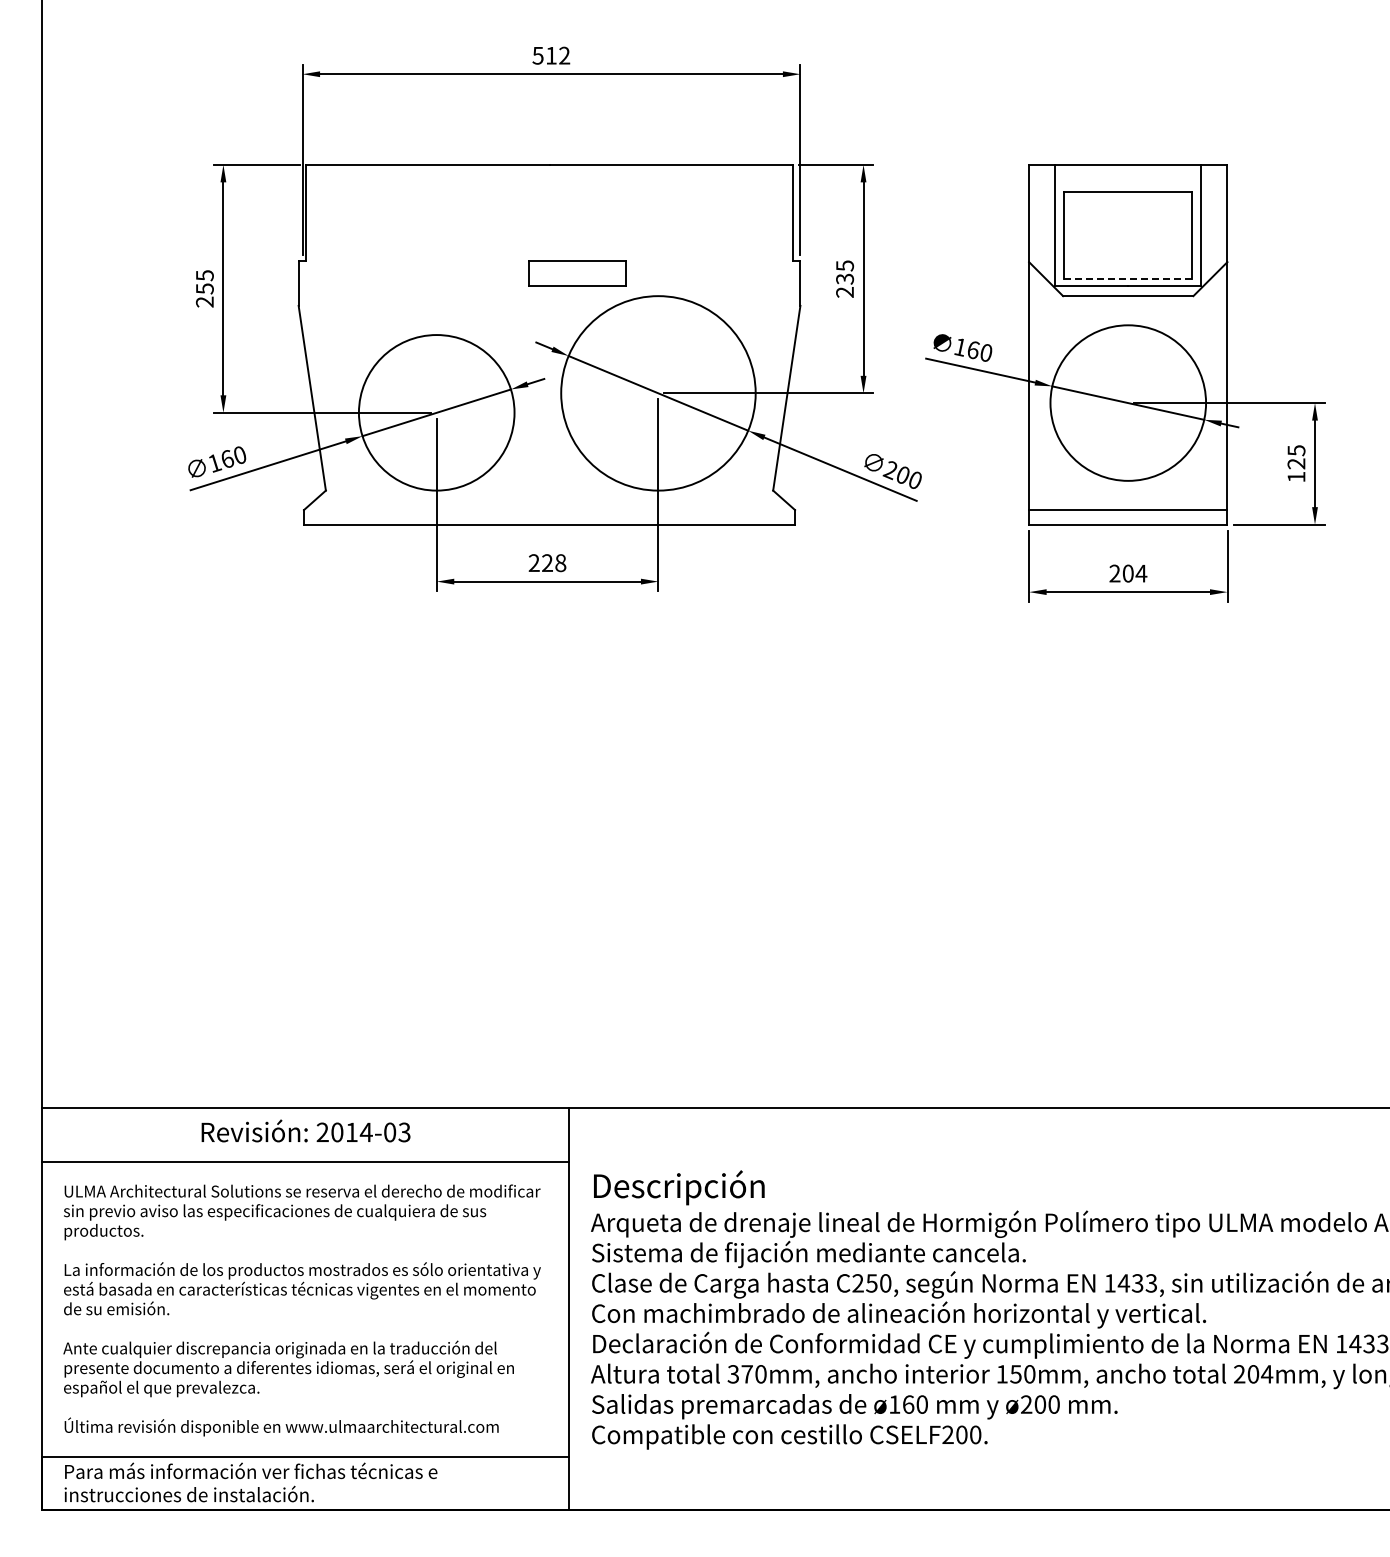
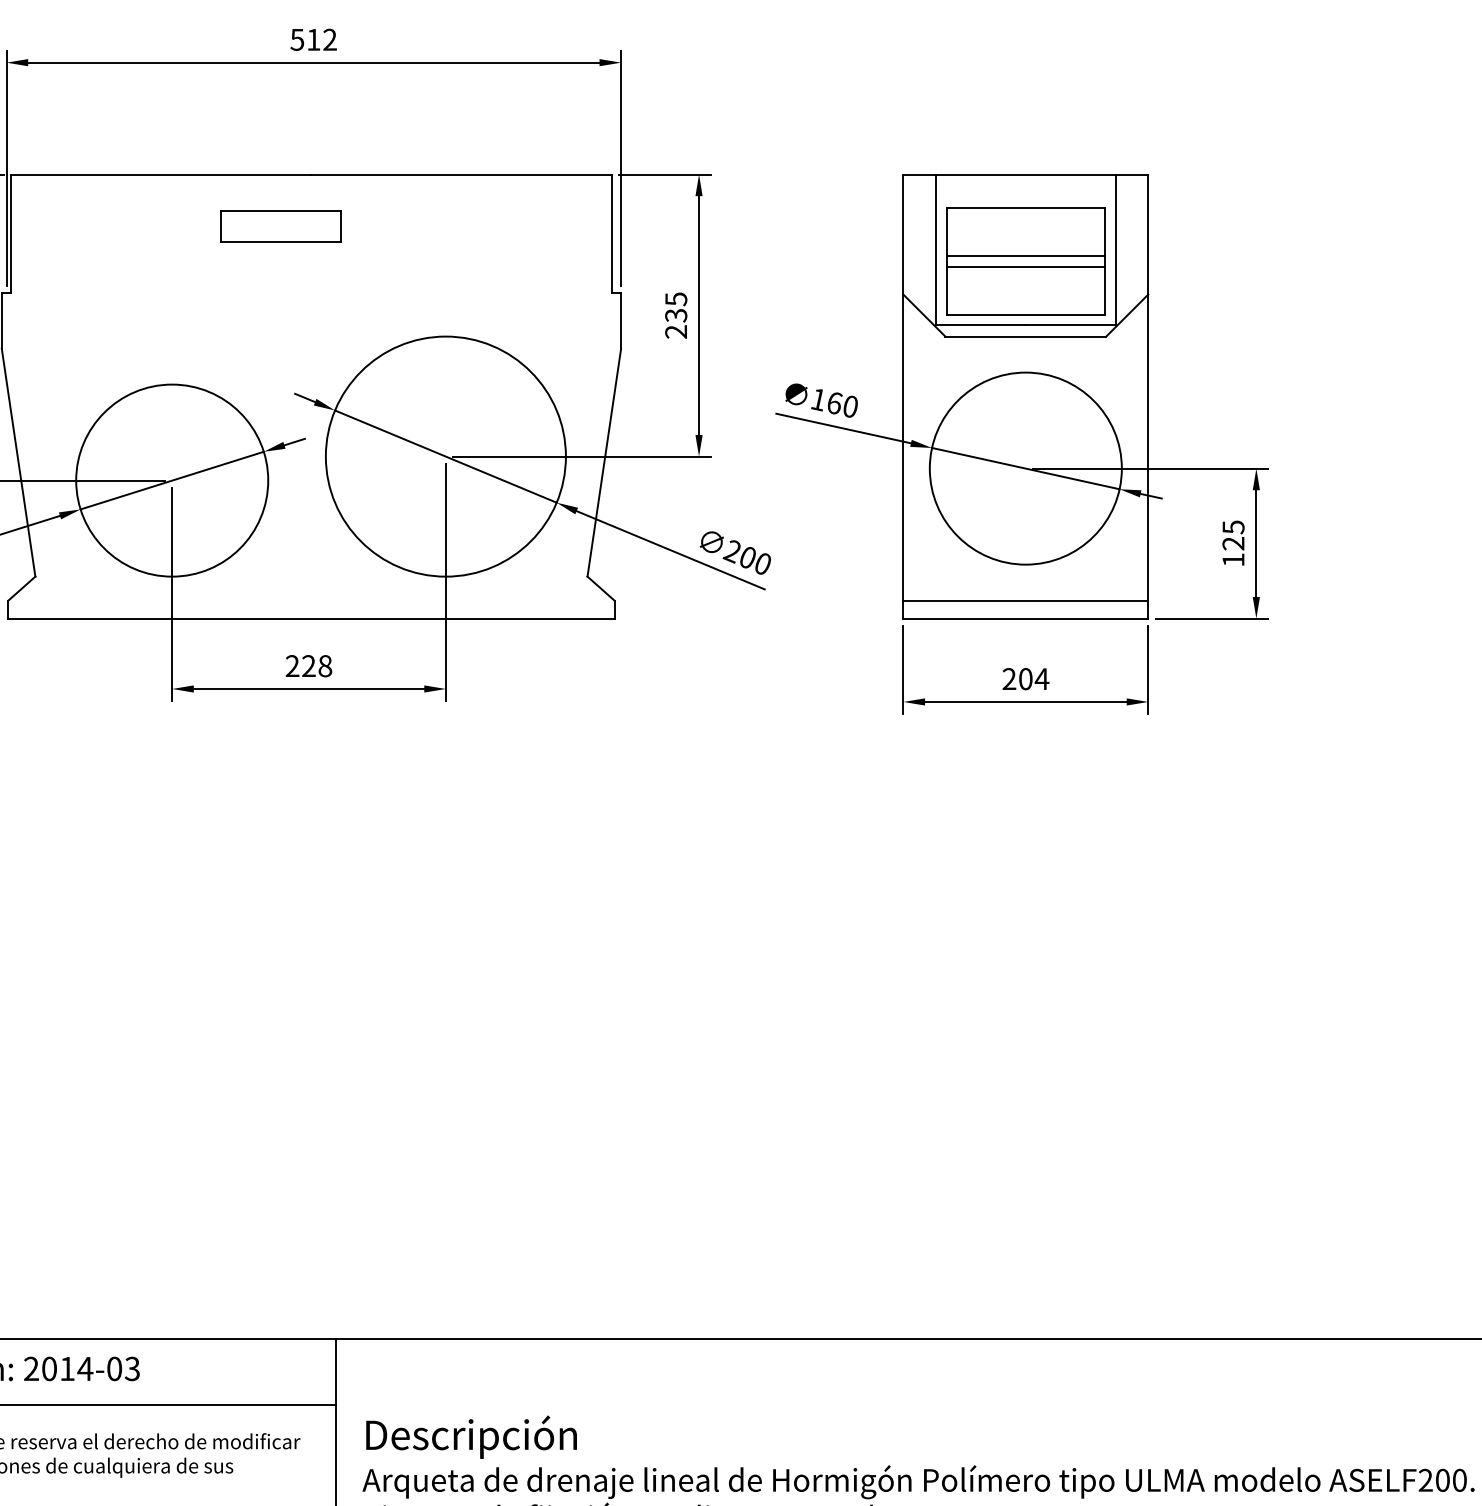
line: (1128, 230) -> (1026, 255), added
line: (1128, 239) -> (1026, 266), added
part: (577, 273) -> (281, 225), moved
line: (1127, 278) -> (1024, 314), dashed -> solid

